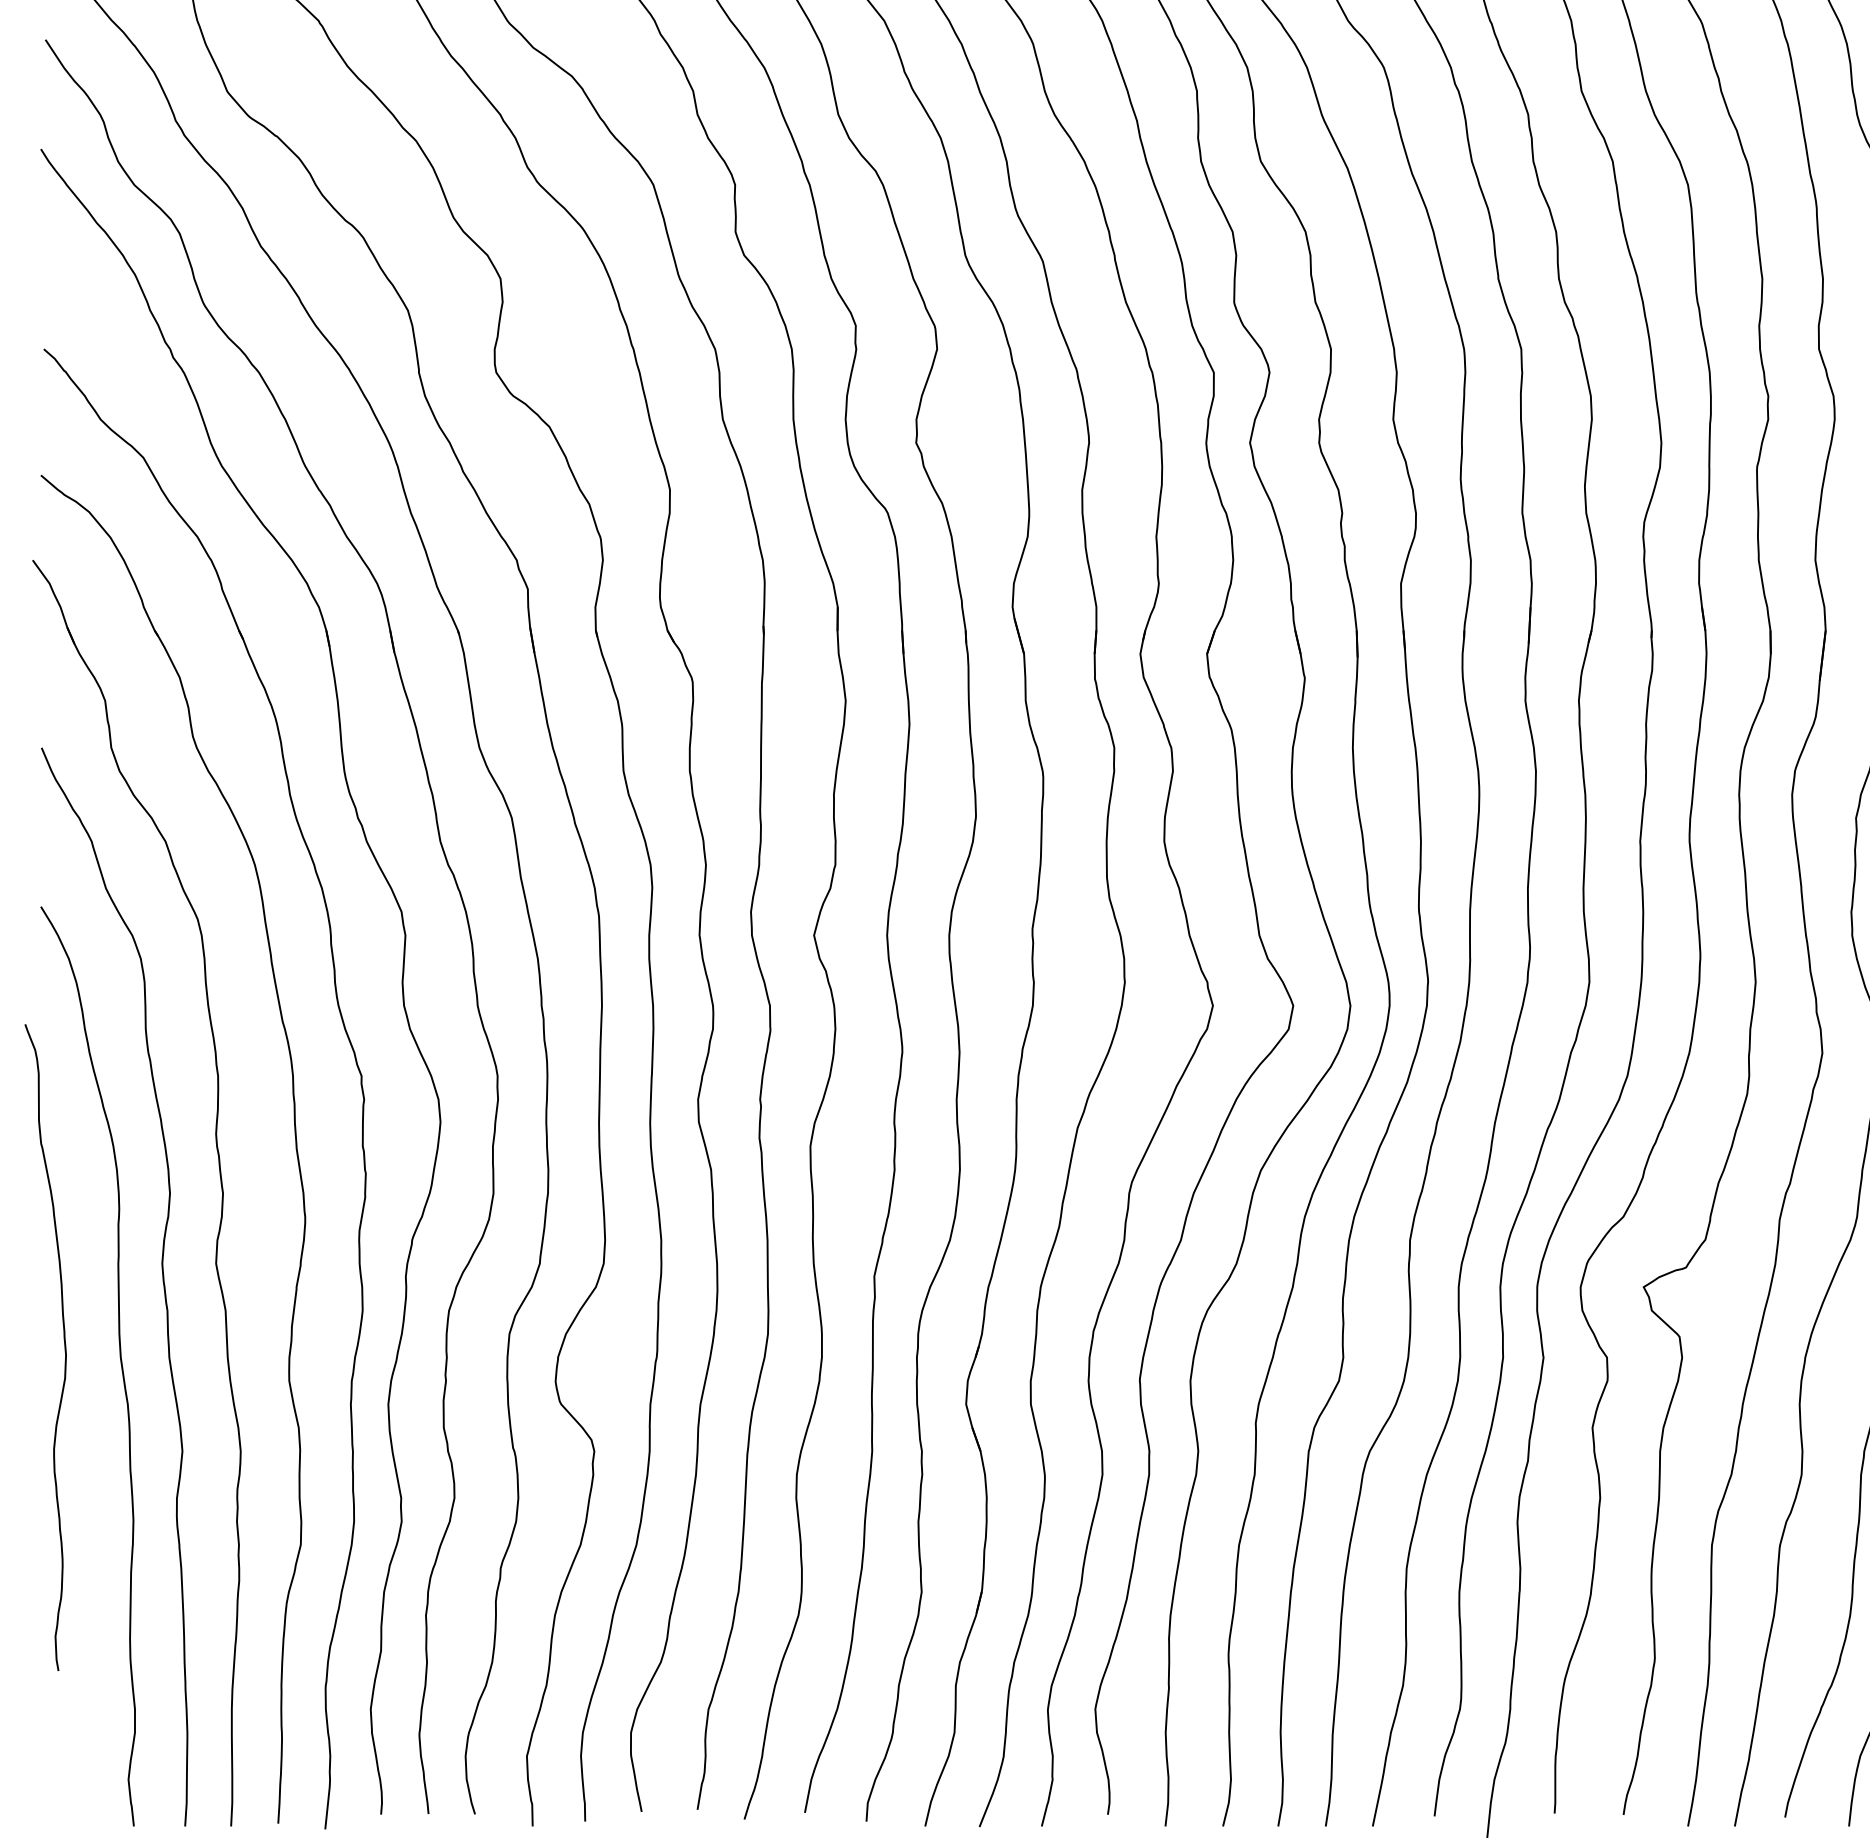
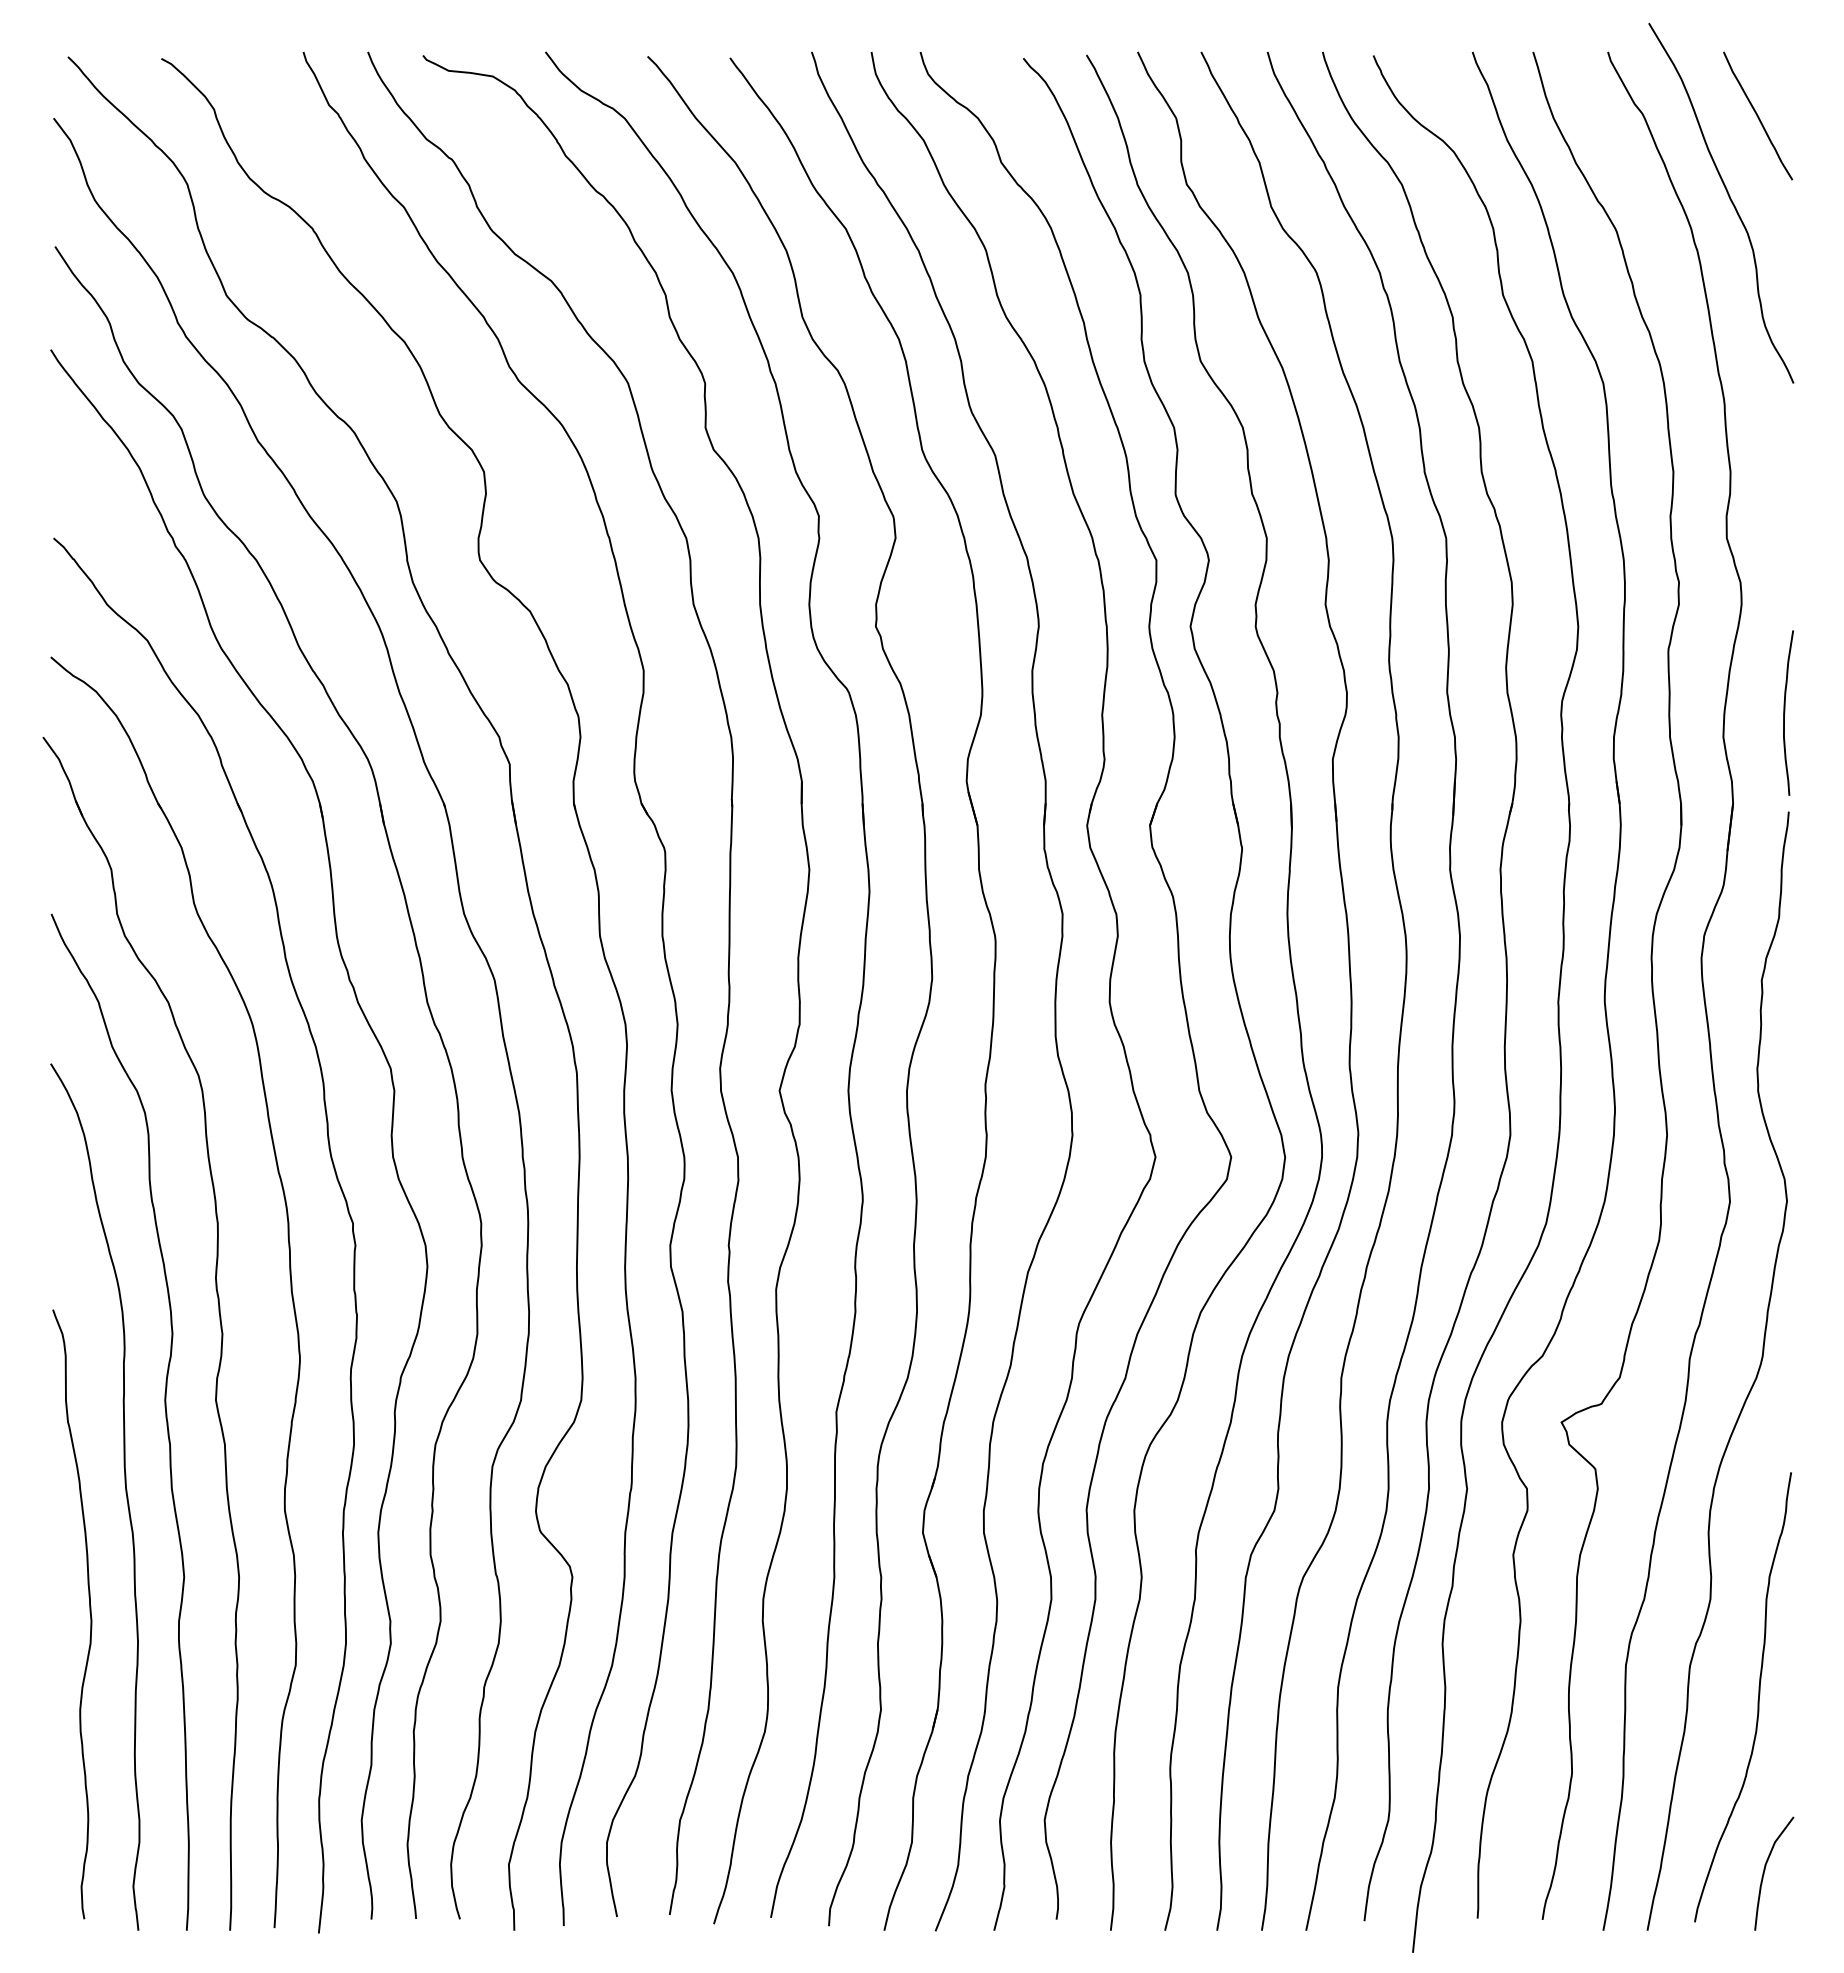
curve: (63, 1345) -> (89, 1612), moved

